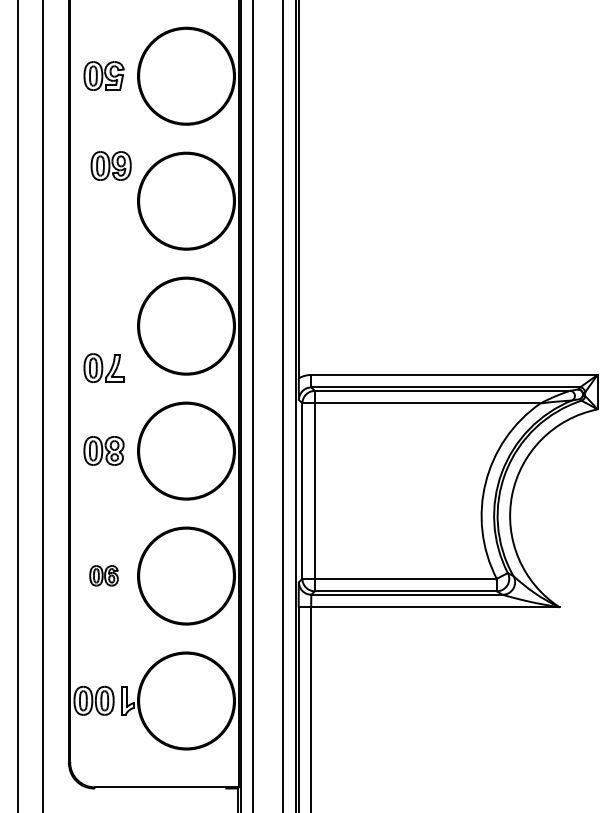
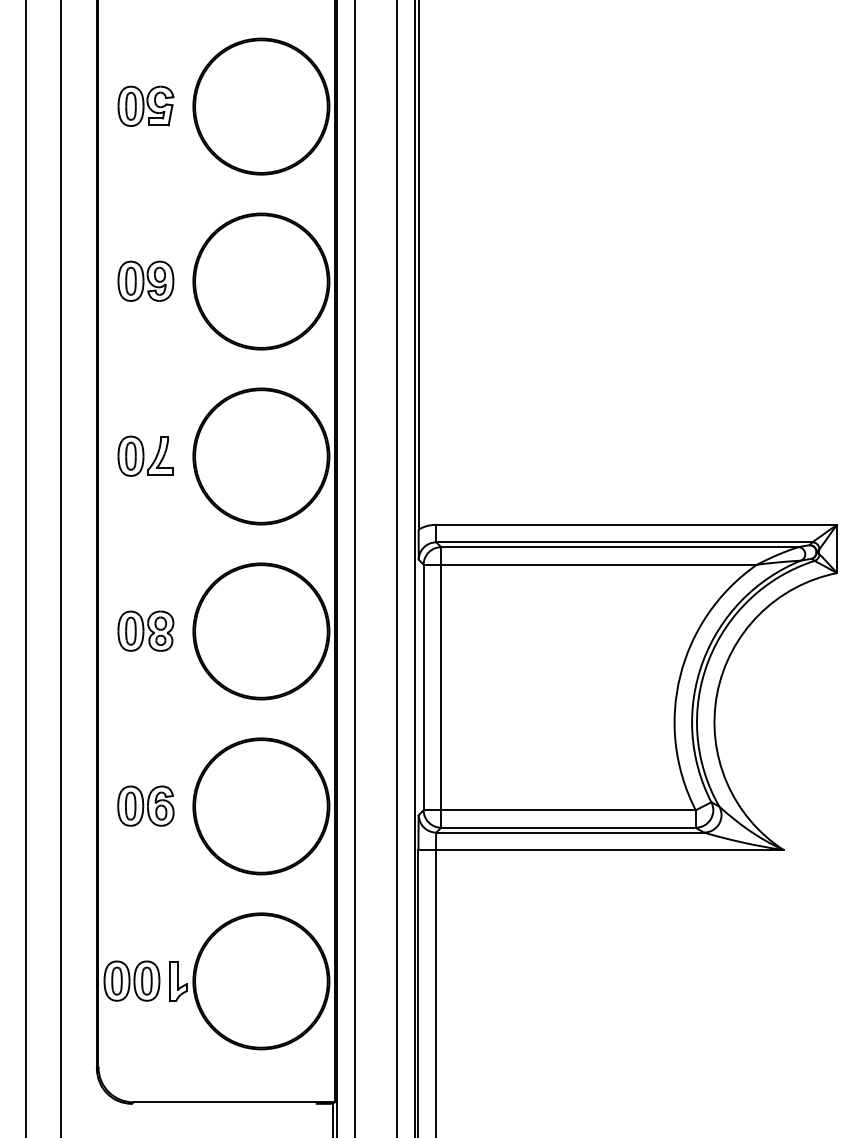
part: (110, 165) -> (145, 280), moved
part: (103, 367) -> (145, 455), moved
part: (103, 575) -> (145, 805), size x1.43

